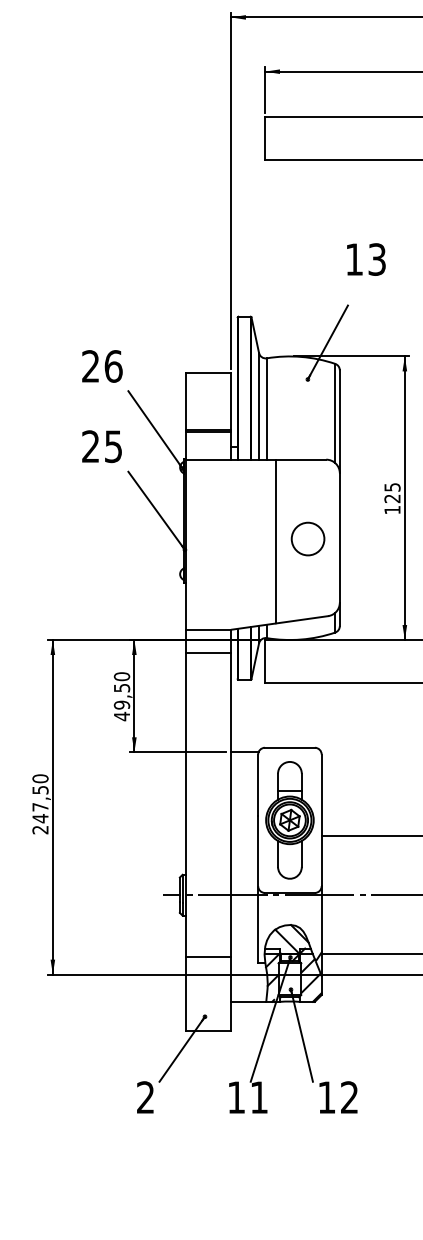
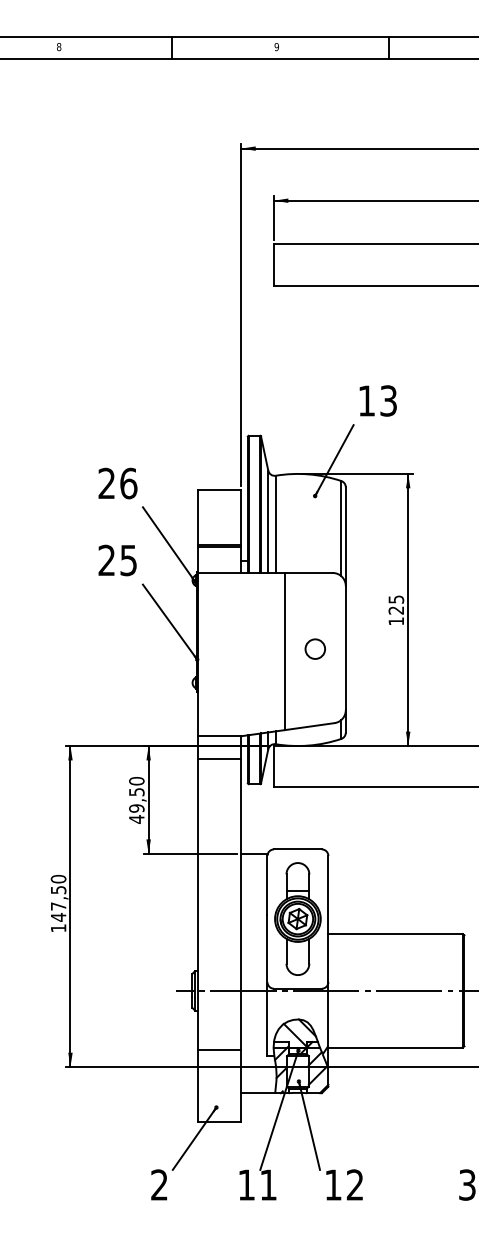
text: (365, 259) -> (377, 400), moved
circle: (308, 538) -> (315, 648), size x0.62
text: (40, 830) -> (58, 928), 247,50 -> 147,50

